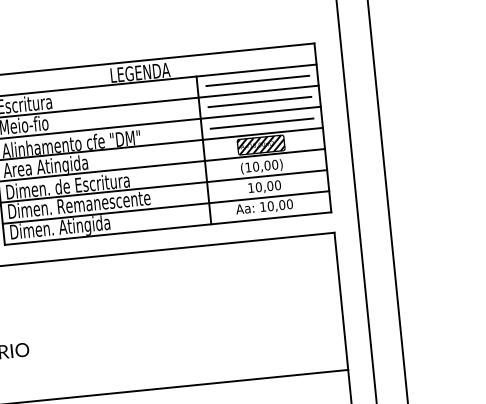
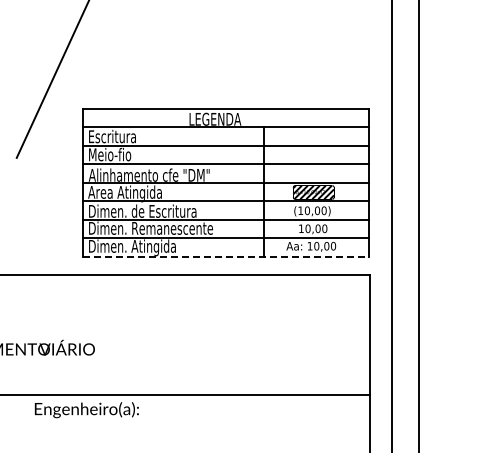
line: (257, 80) -> (316, 136), removed
line: (260, 102) -> (316, 155), removed
line: (262, 123) -> (316, 173), removed
line: (167, 228) -> (225, 256), solid -> dashed

